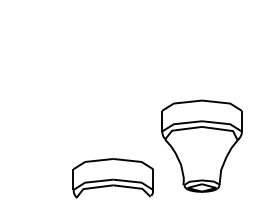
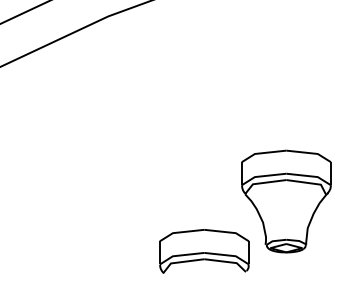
part: (202, 146) -> (286, 201), moved

